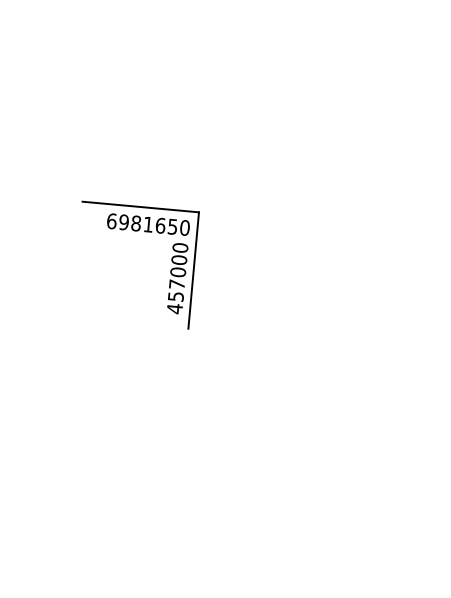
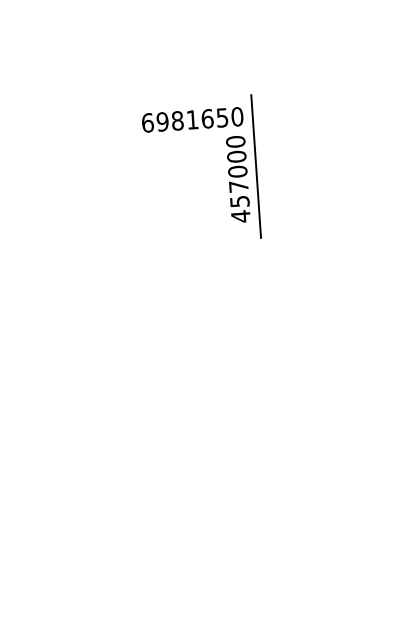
line: (140, 206) -> (179, 99), removed

